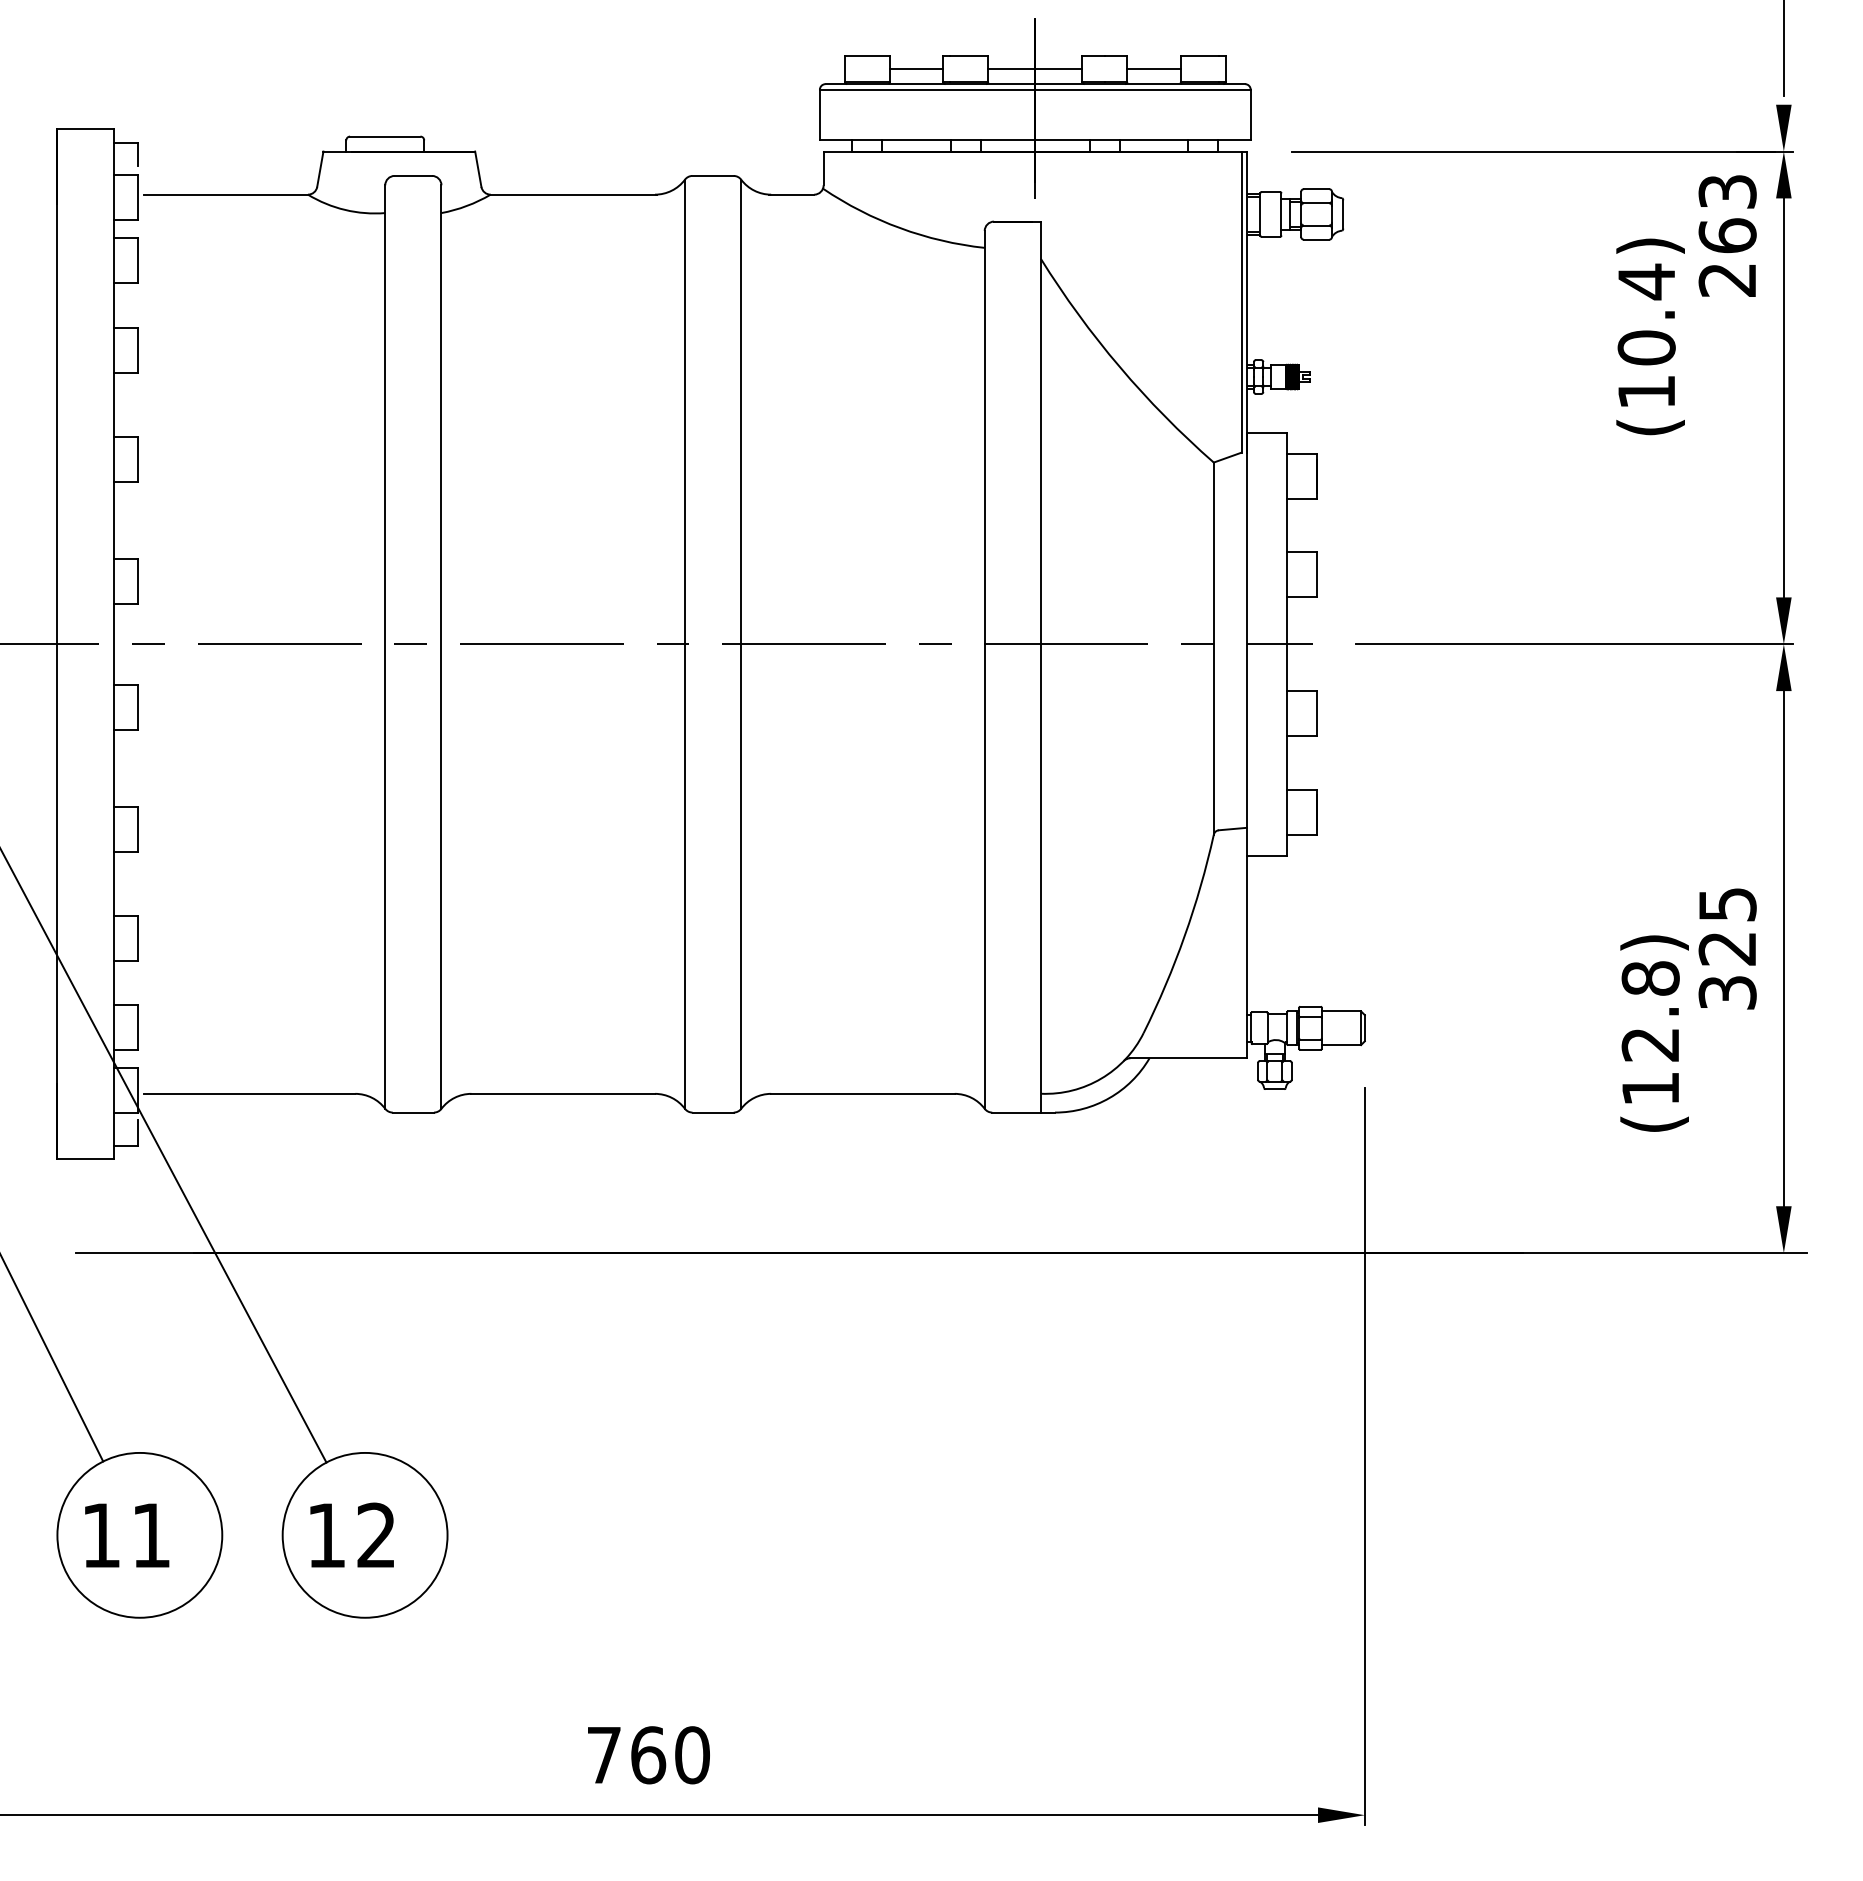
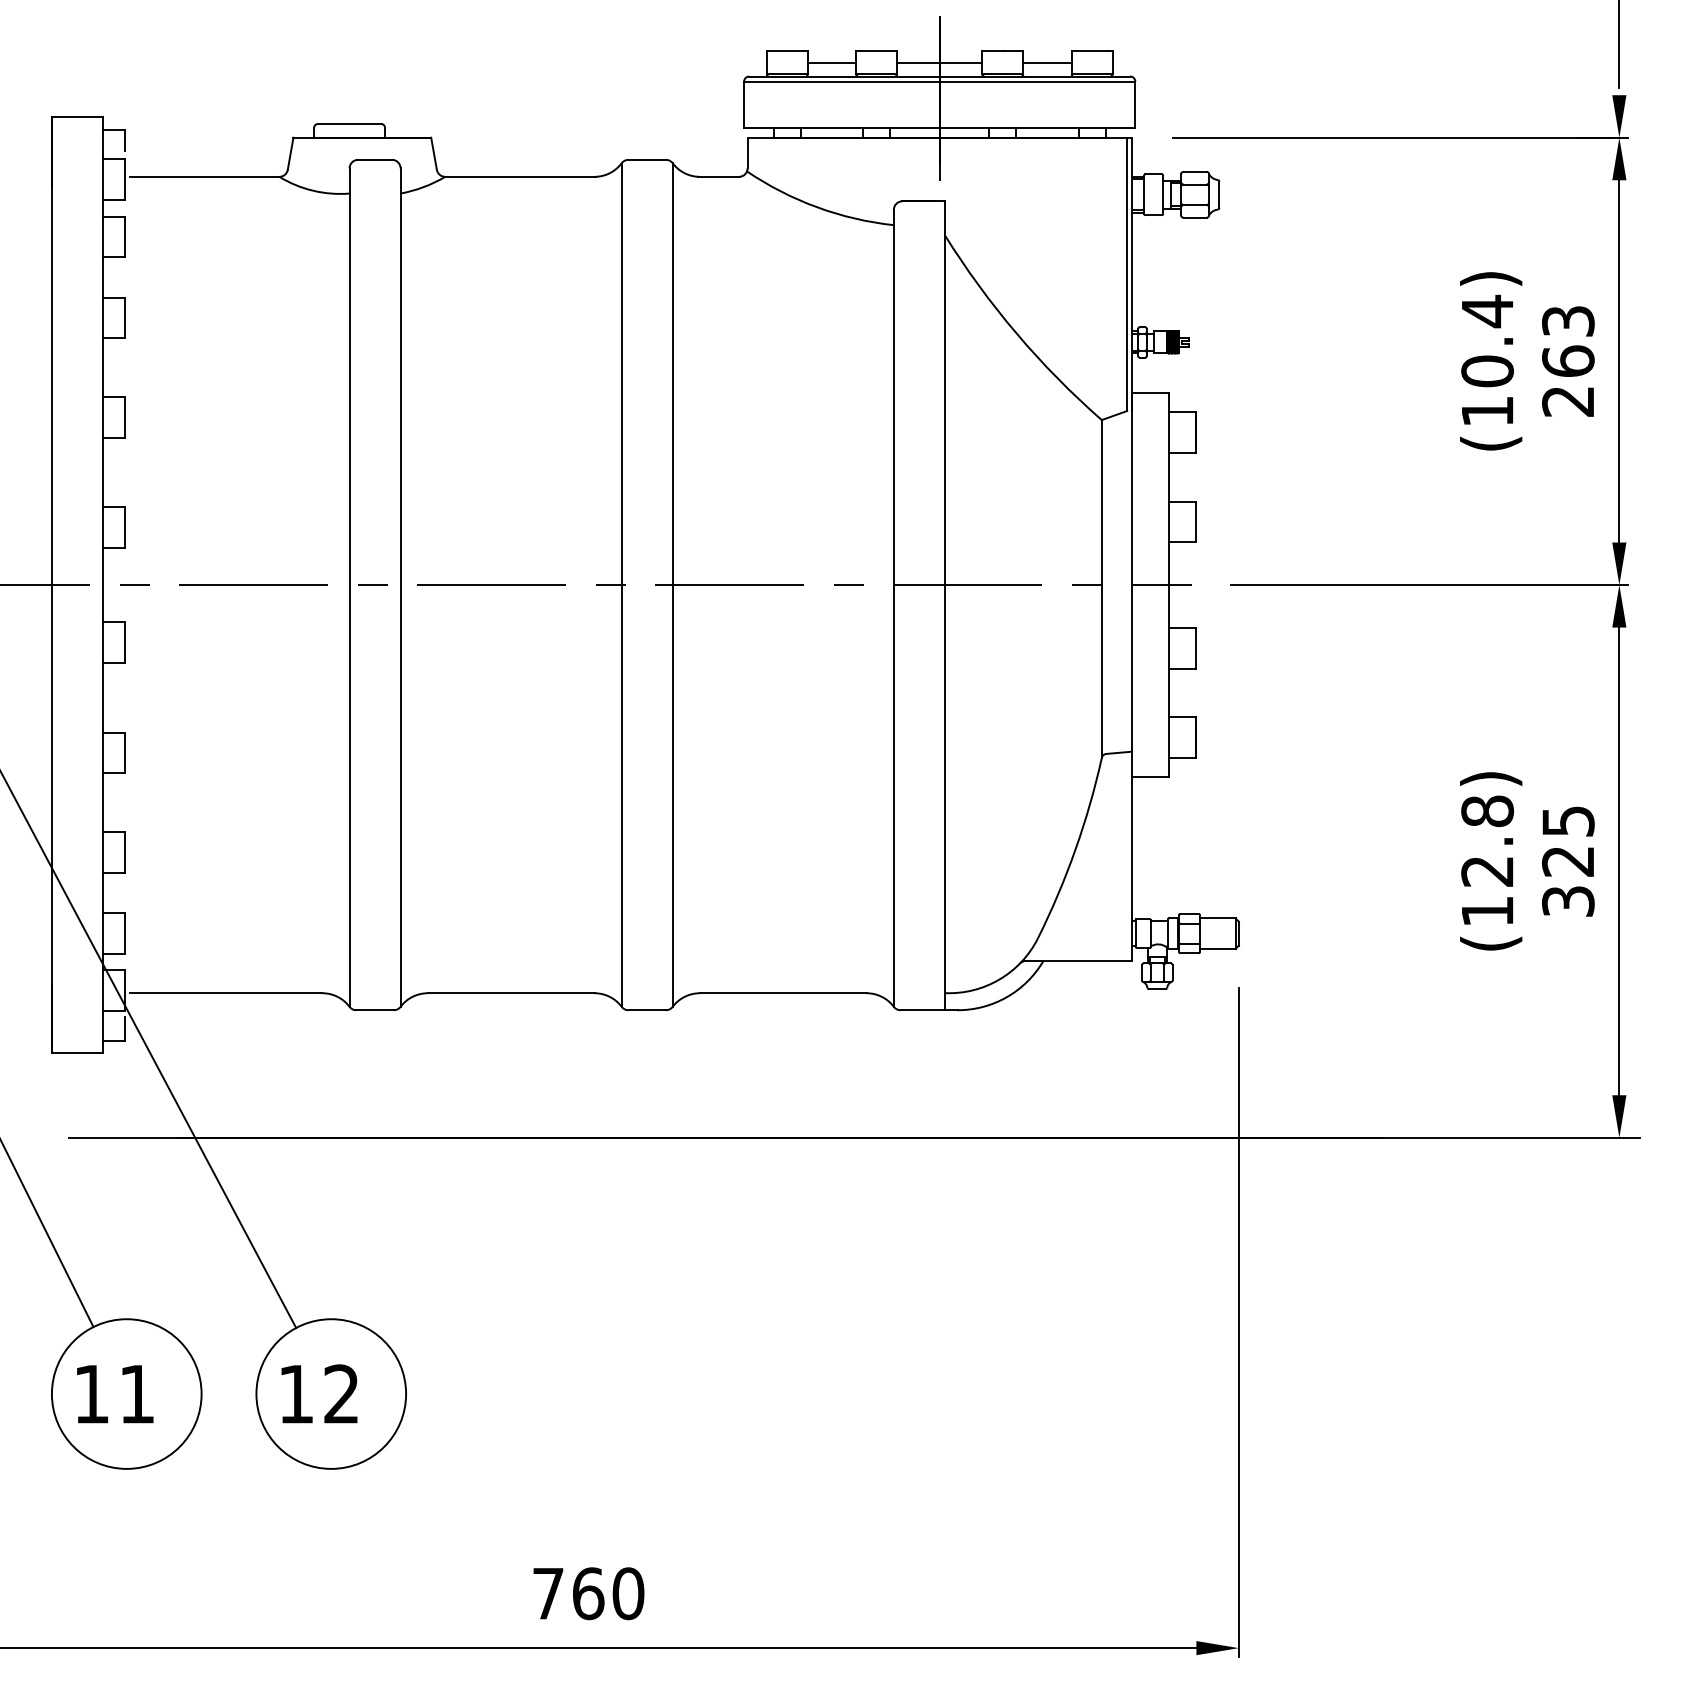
text: (1727, 235) -> (1568, 361), moved
text: (1650, 336) -> (1491, 361), moved
text: (1654, 1033) -> (1491, 861), moved

